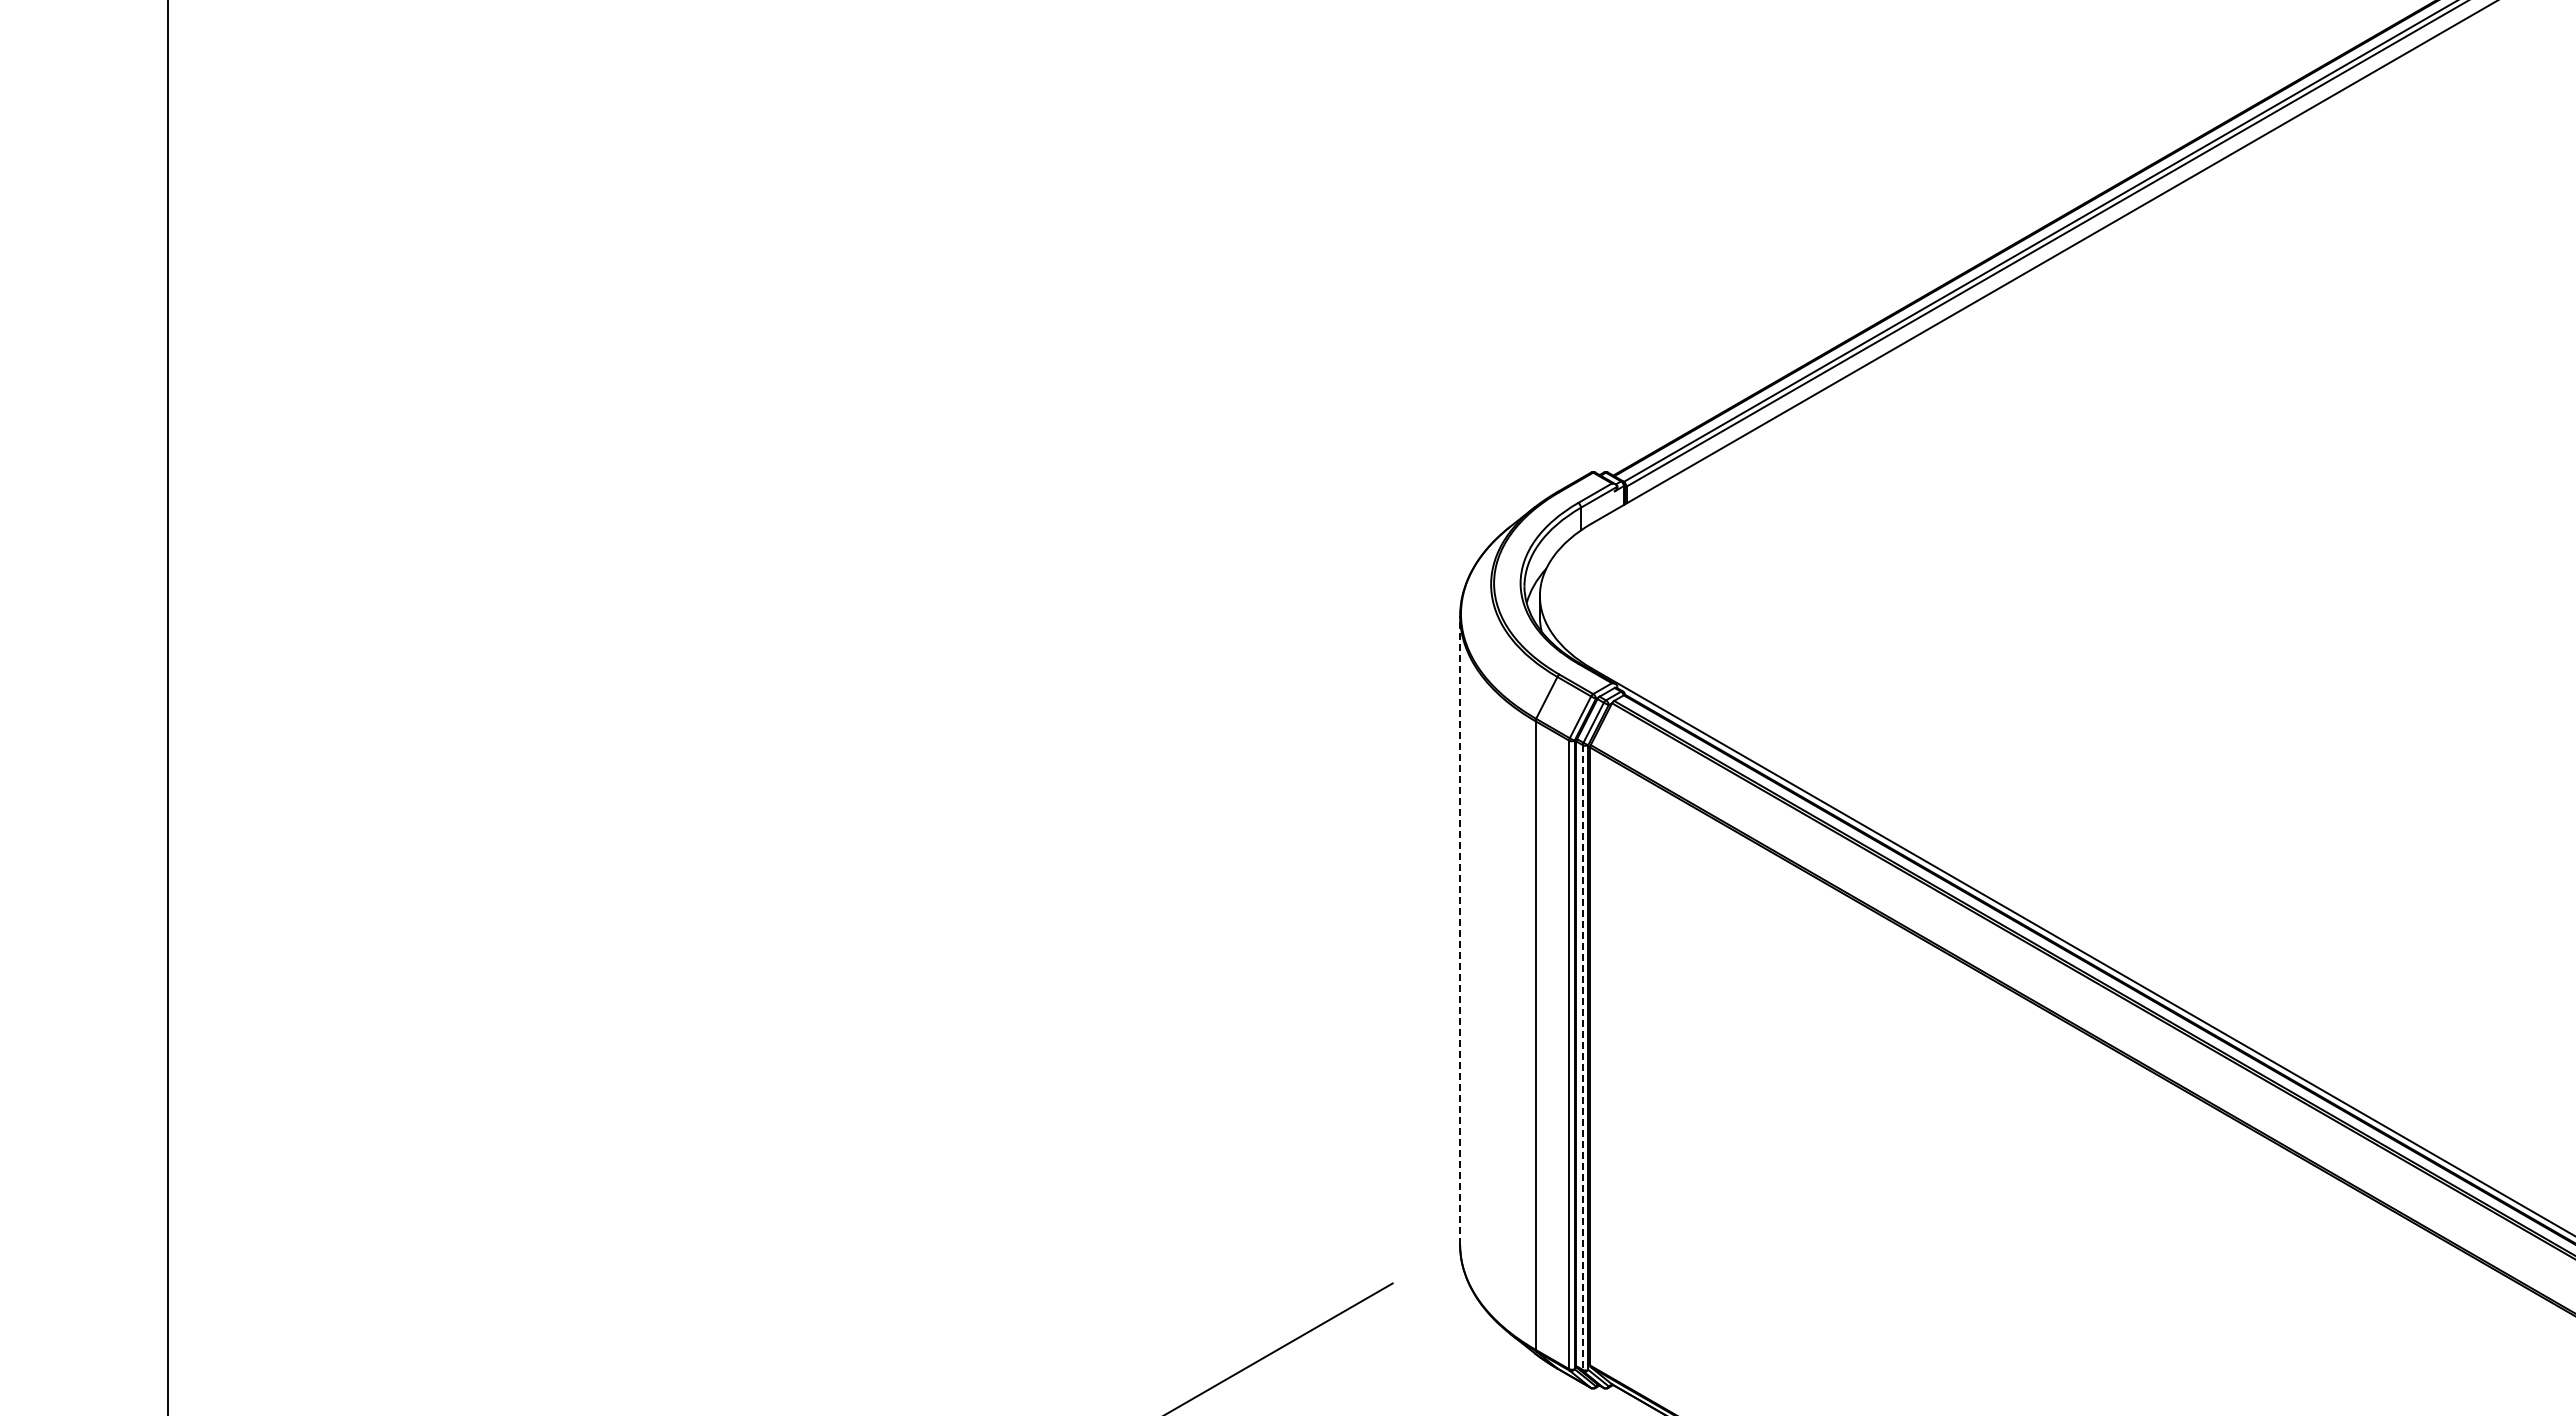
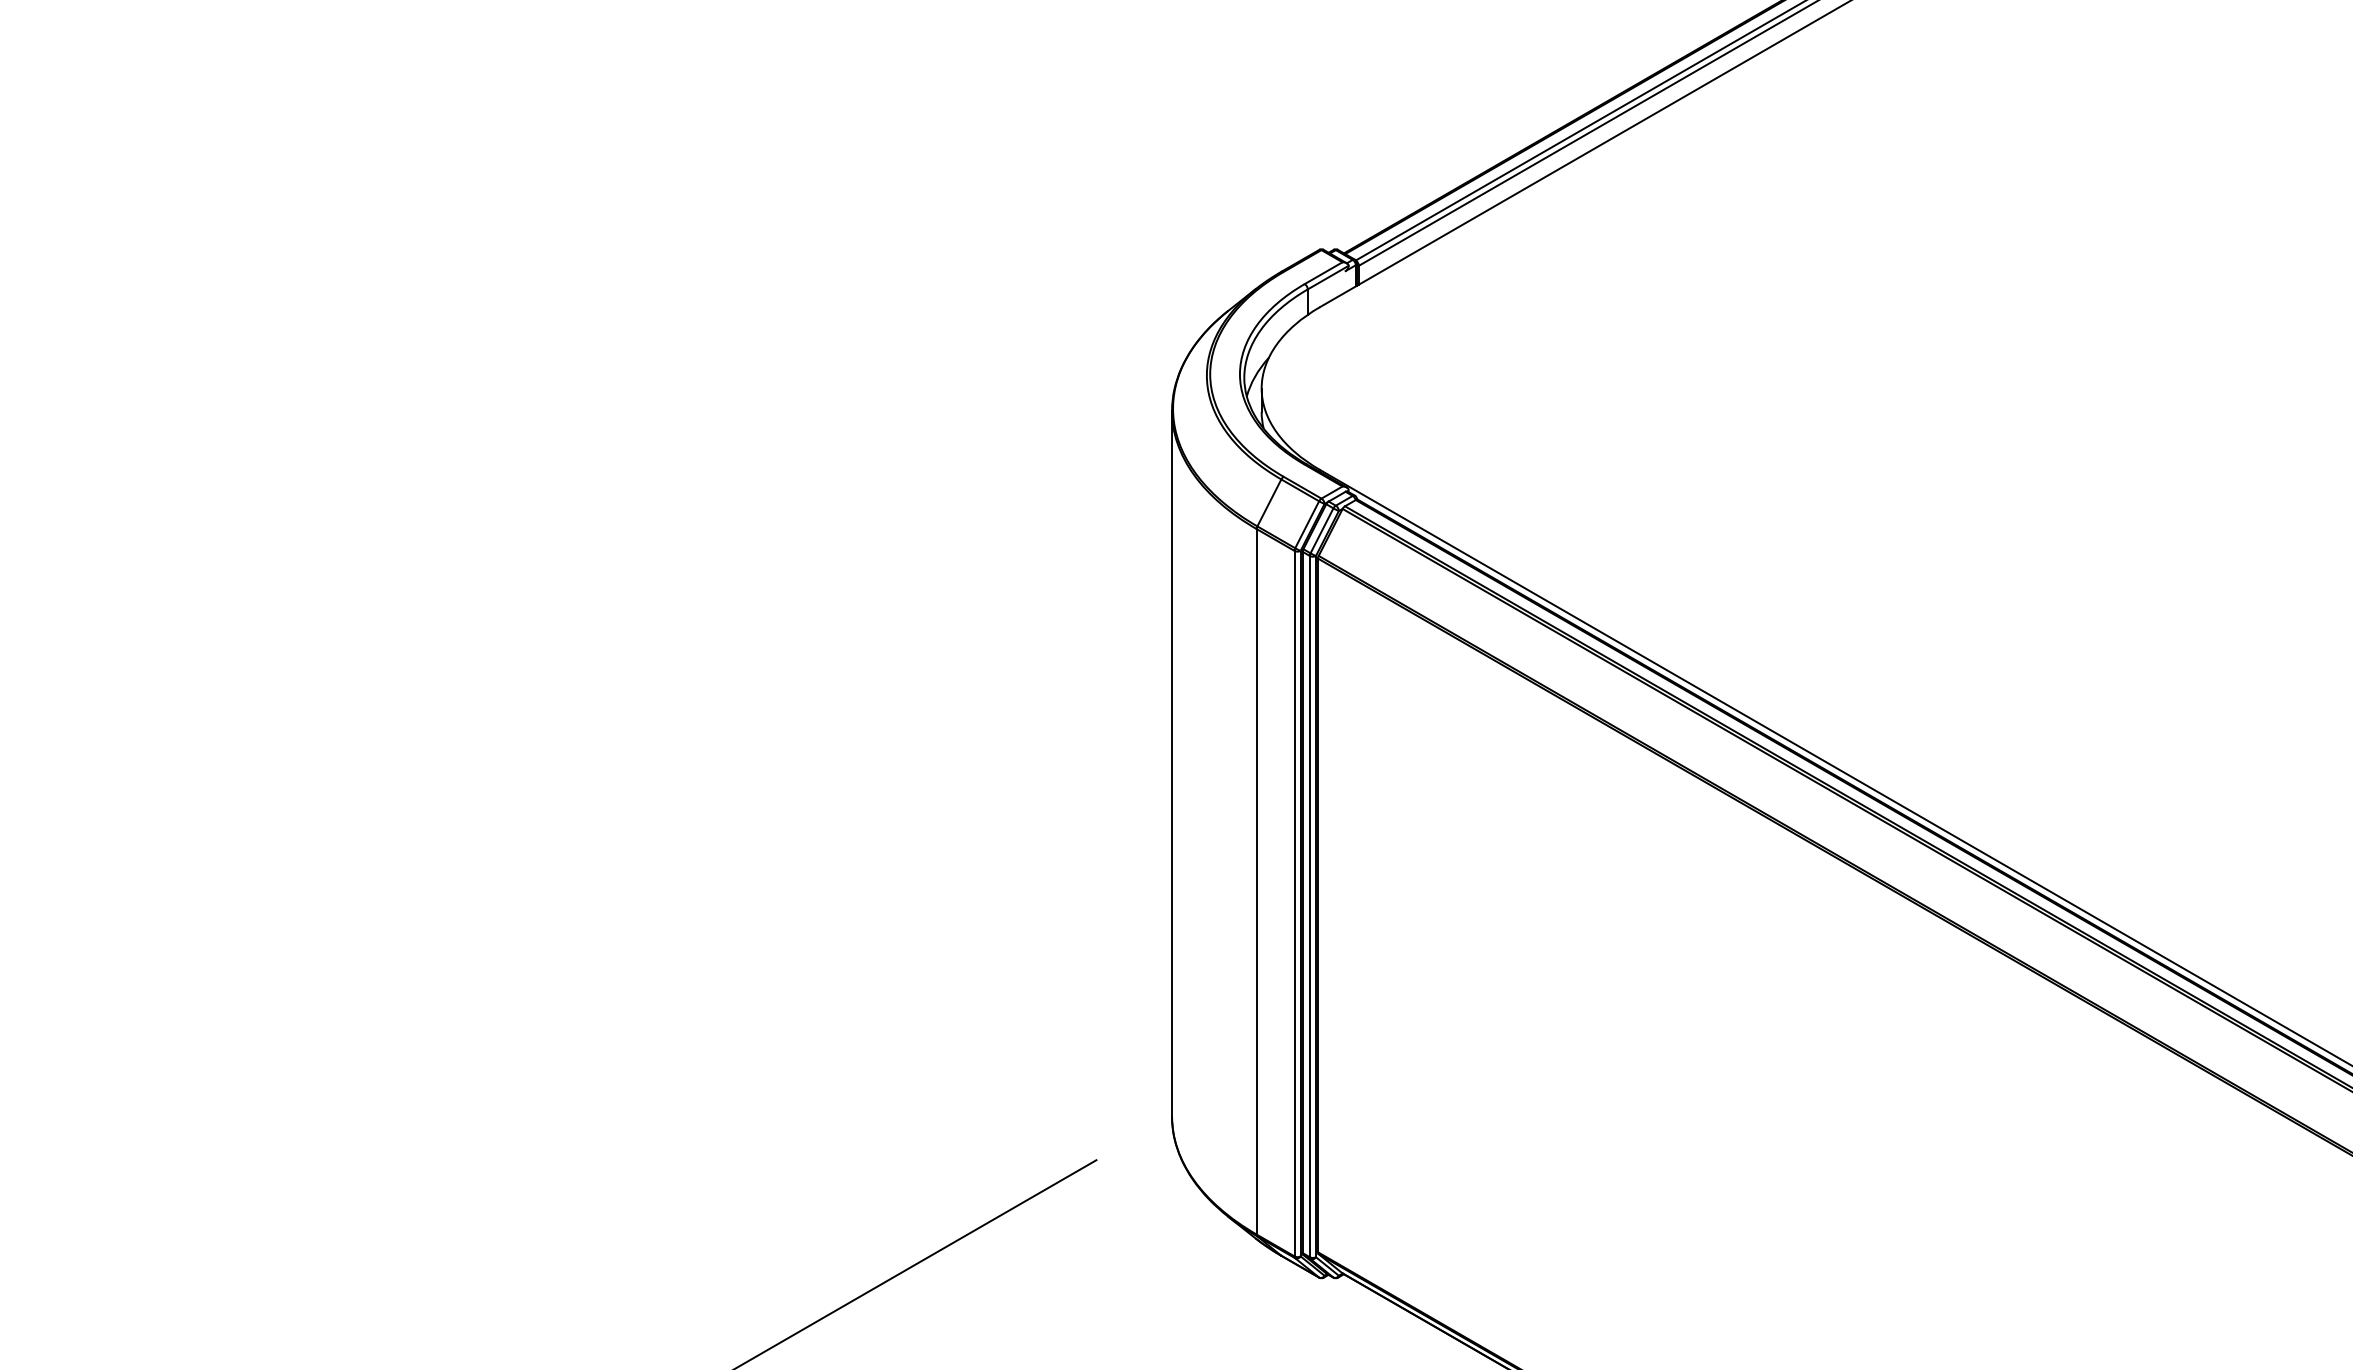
line: (1460, 929) -> (1172, 762), dashed -> solid
line: (1582, 1058) -> (1309, 907), dashed -> solid

